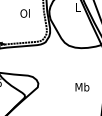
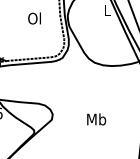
text: (82, 86) -> (96, 118), moved

